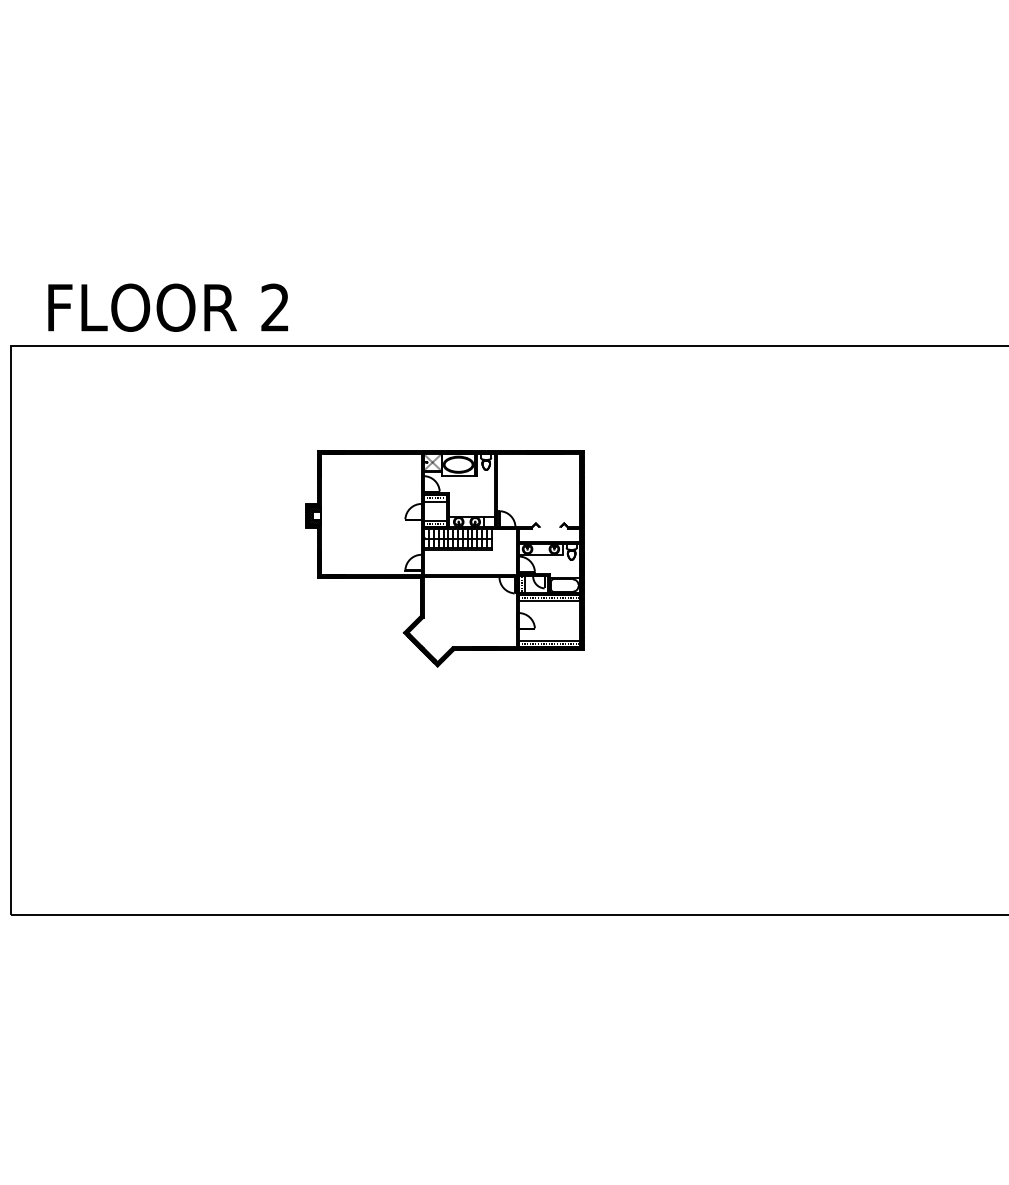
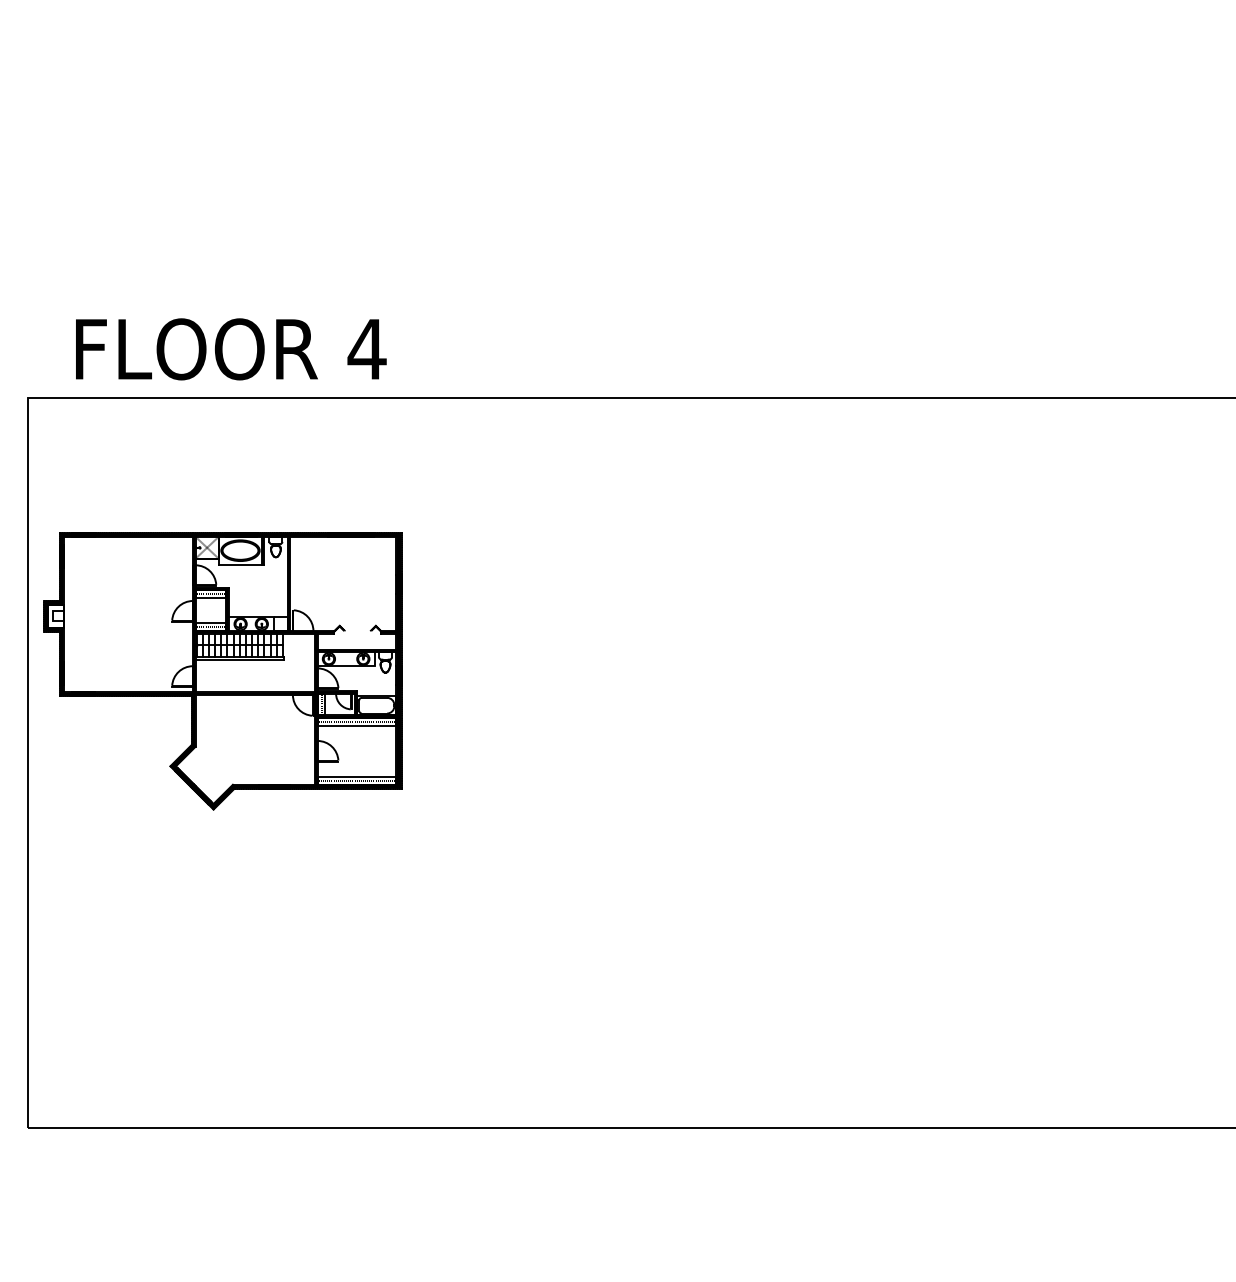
text: (275, 307) -> (367, 348), 2 -> 4
part: (444, 558) -> (222, 670), moved

